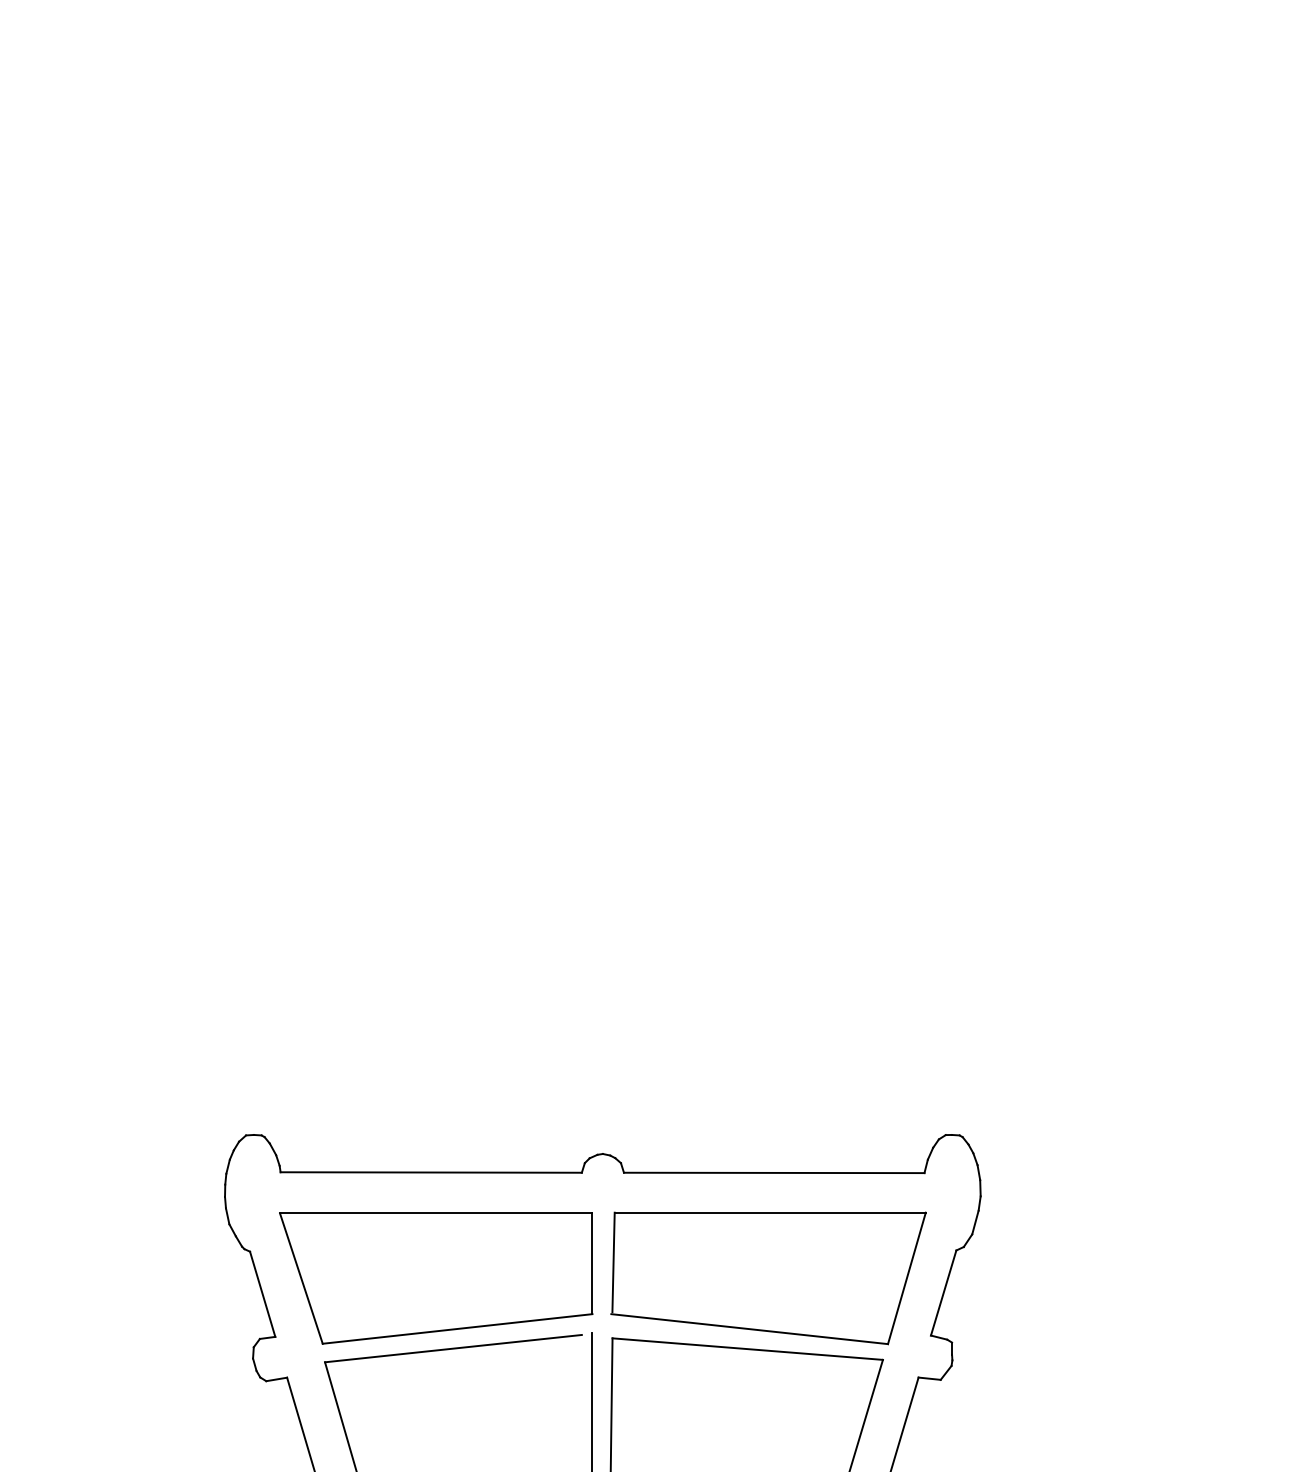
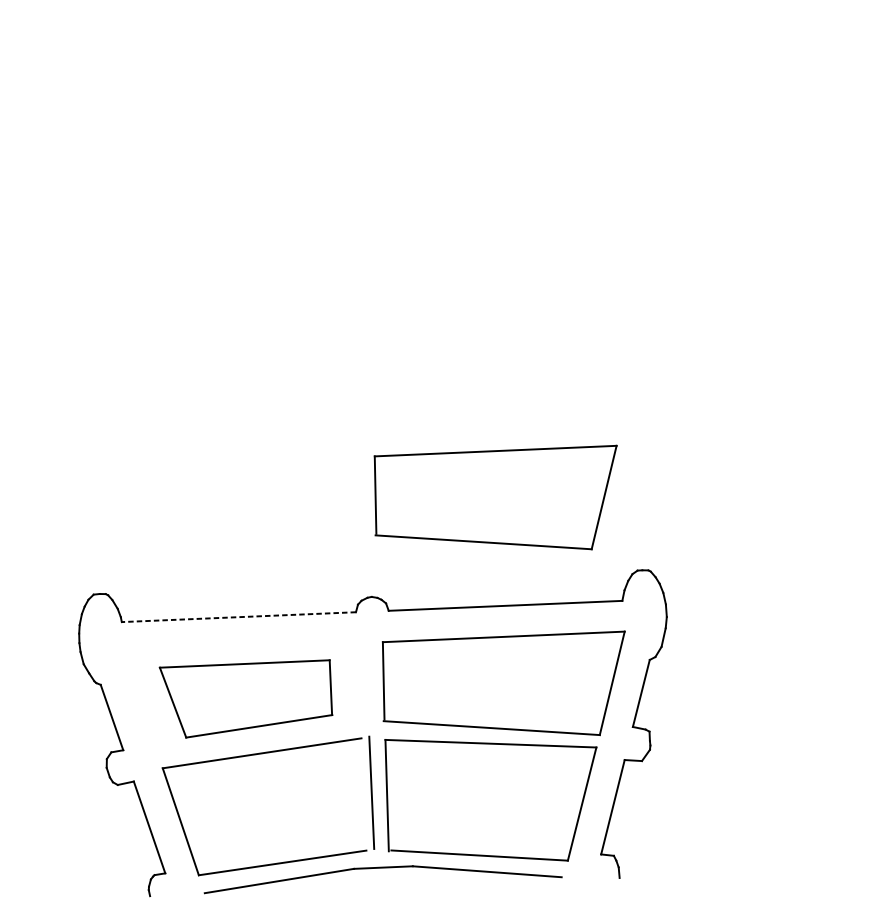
part: (768, 1039) -> (496, 502), added
line: (431, 1172) -> (239, 617), solid -> dashed
part: (436, 1278) -> (246, 699), size x0.7

